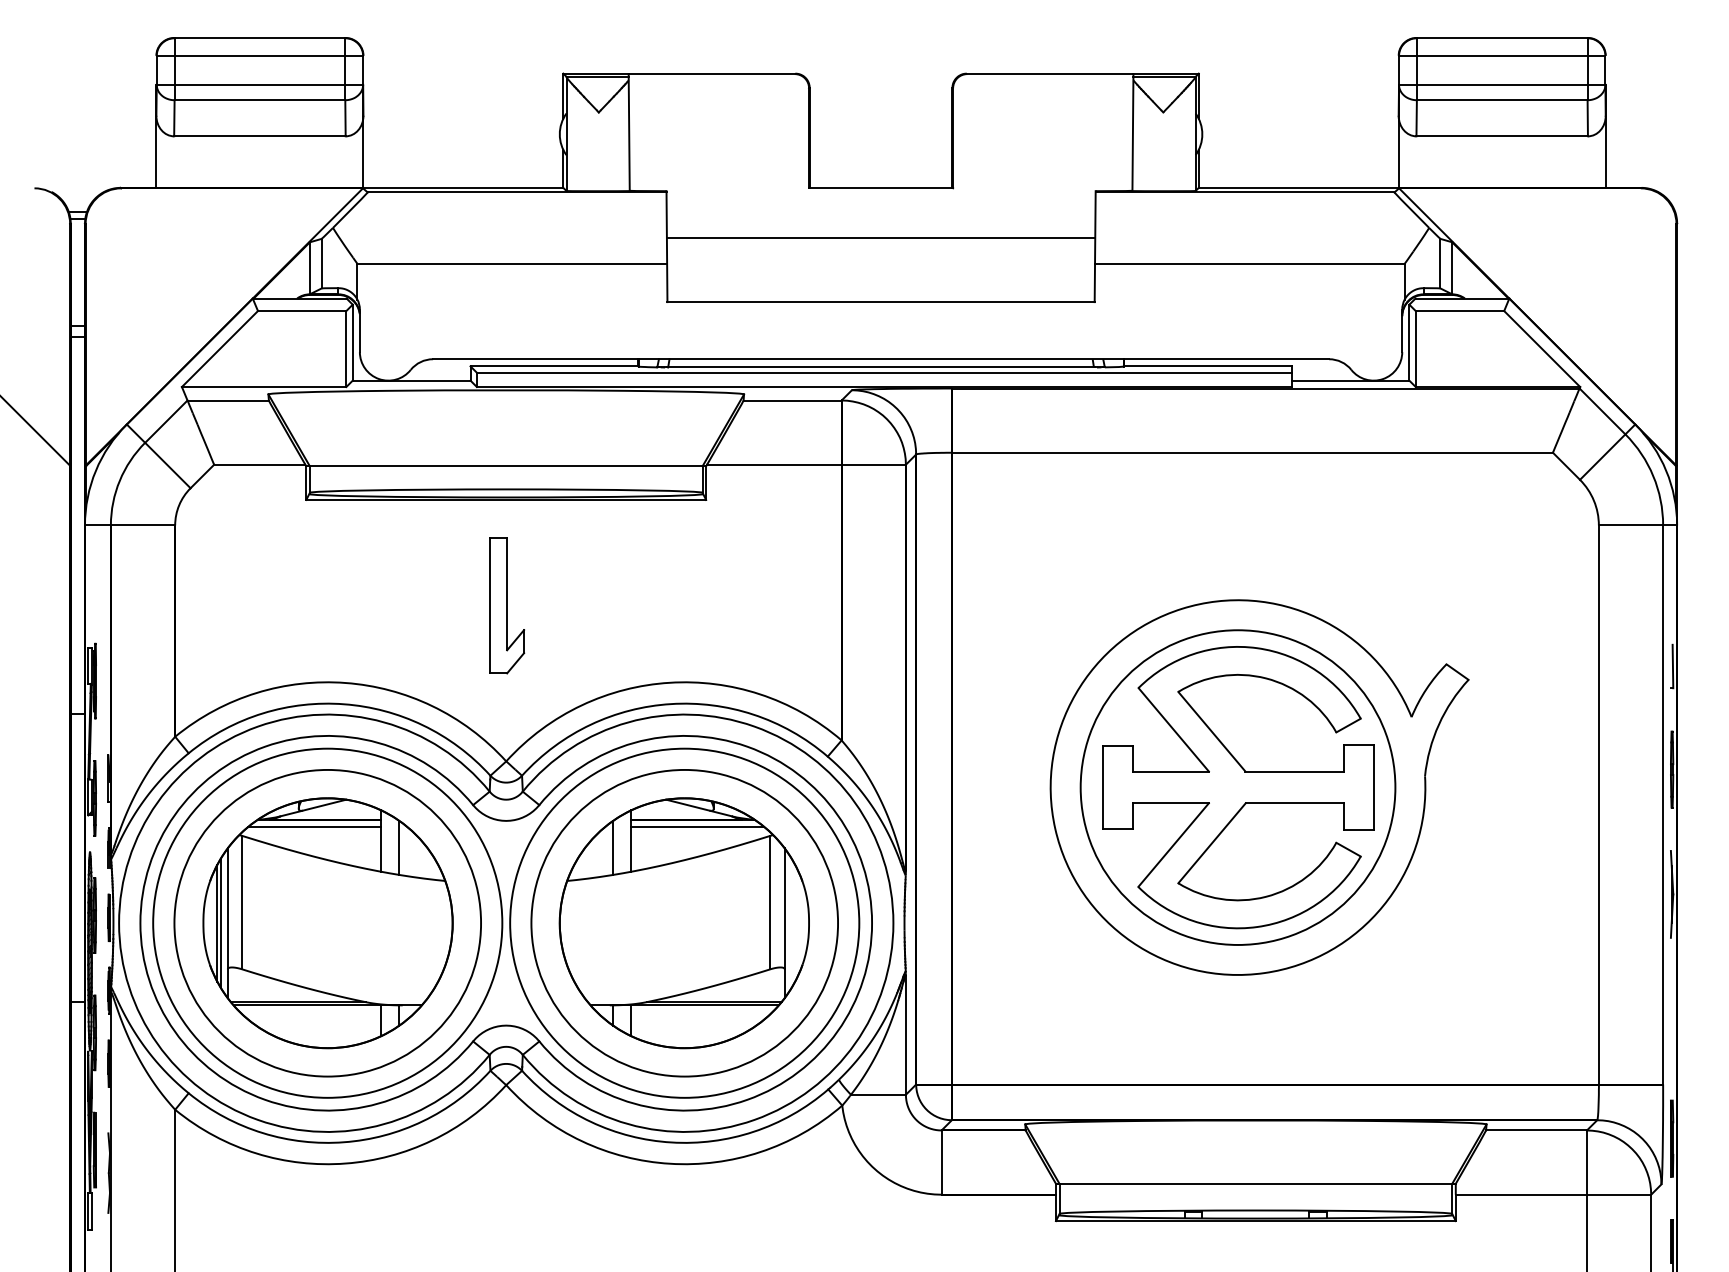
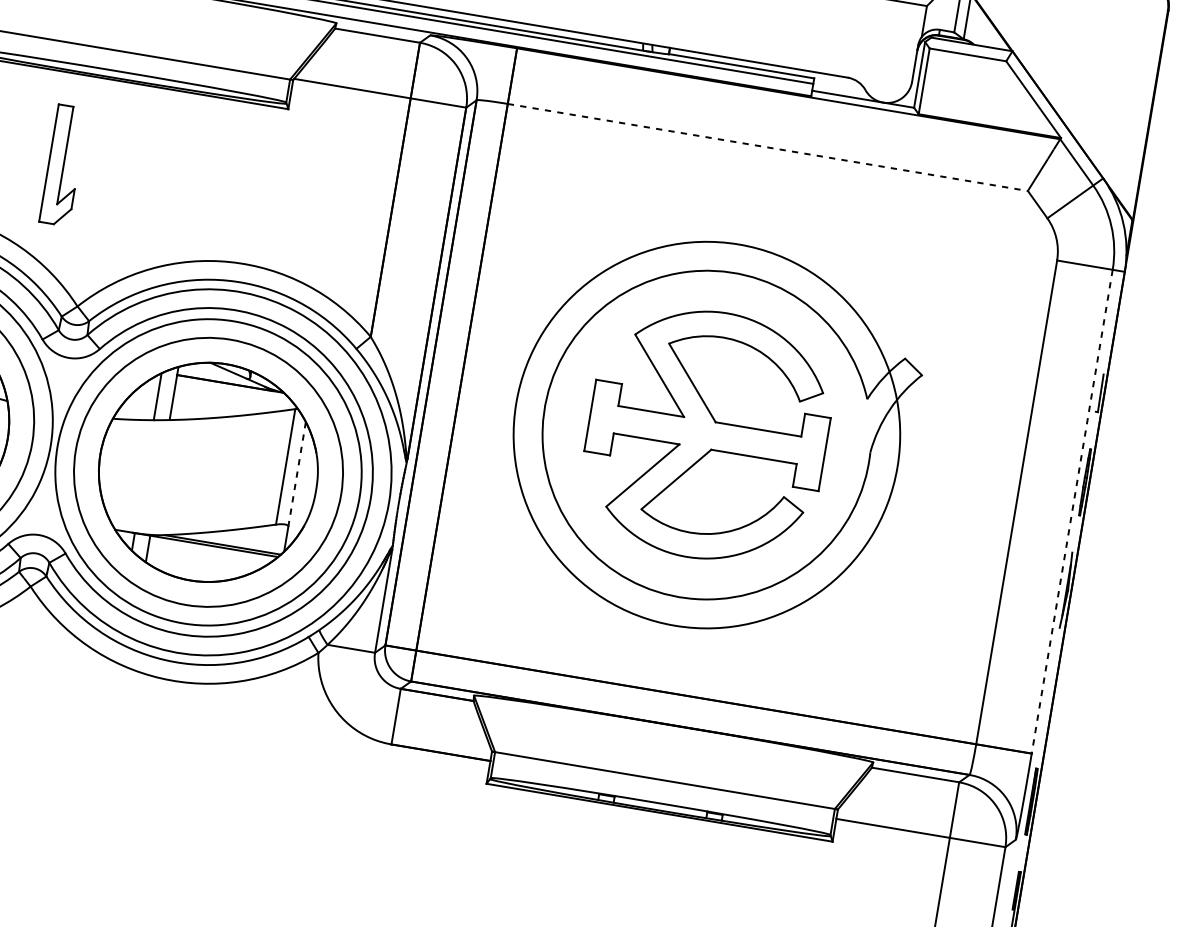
line: (1252, 452) -> (767, 147), solid -> dashed
part: (507, 605) -> (63, 165), moved
circle: (1237, 787) -> (706, 434), size x1.4
line: (1663, 805) -> (1072, 512), solid -> dashed
line: (697, 826) -> (233, 390), removed
line: (784, 909) -> (296, 474), solid -> dashed

